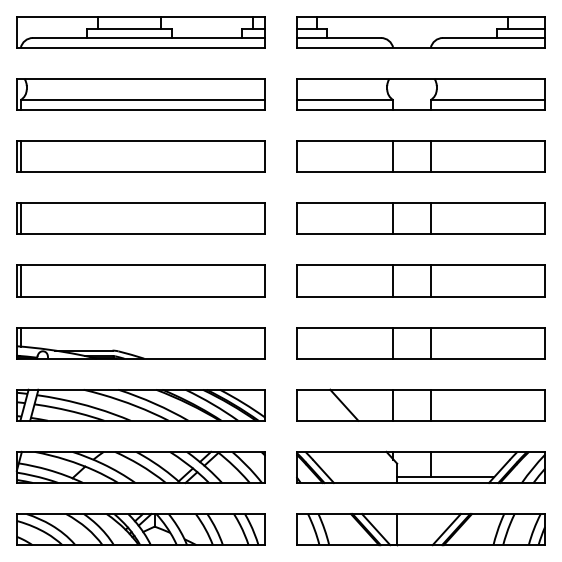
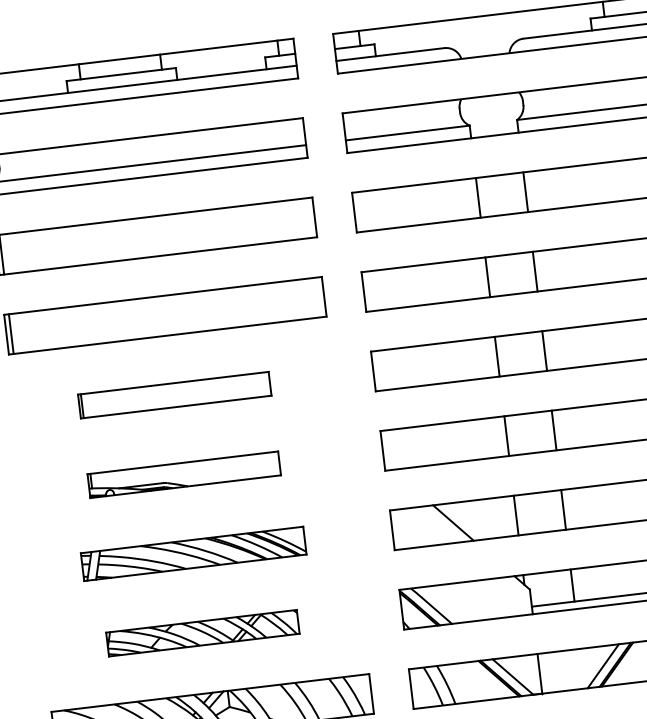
part: (140, 280) -> (173, 394), size x0.6
part: (140, 343) -> (183, 475), size x0.6
part: (140, 404) -> (192, 553), size x0.7
part: (140, 466) -> (202, 632), size x0.6

